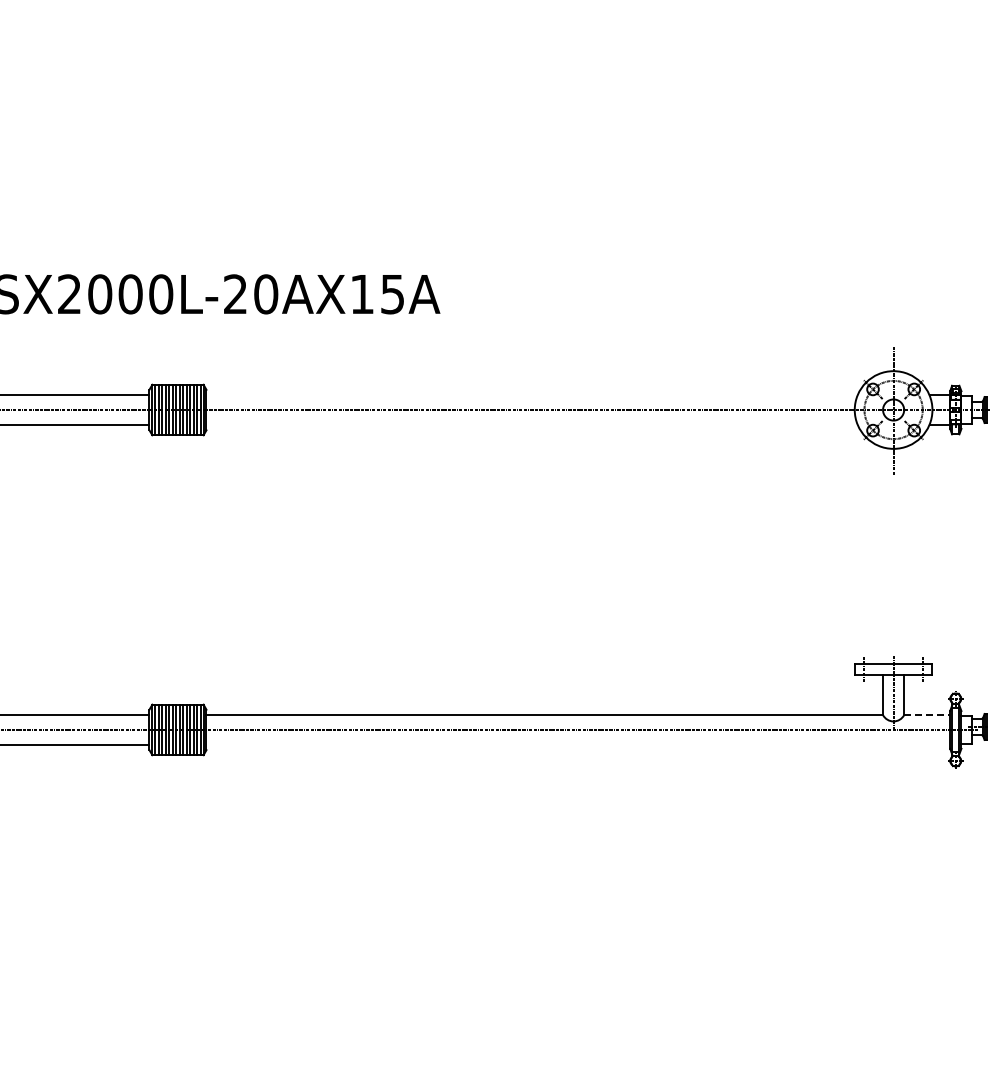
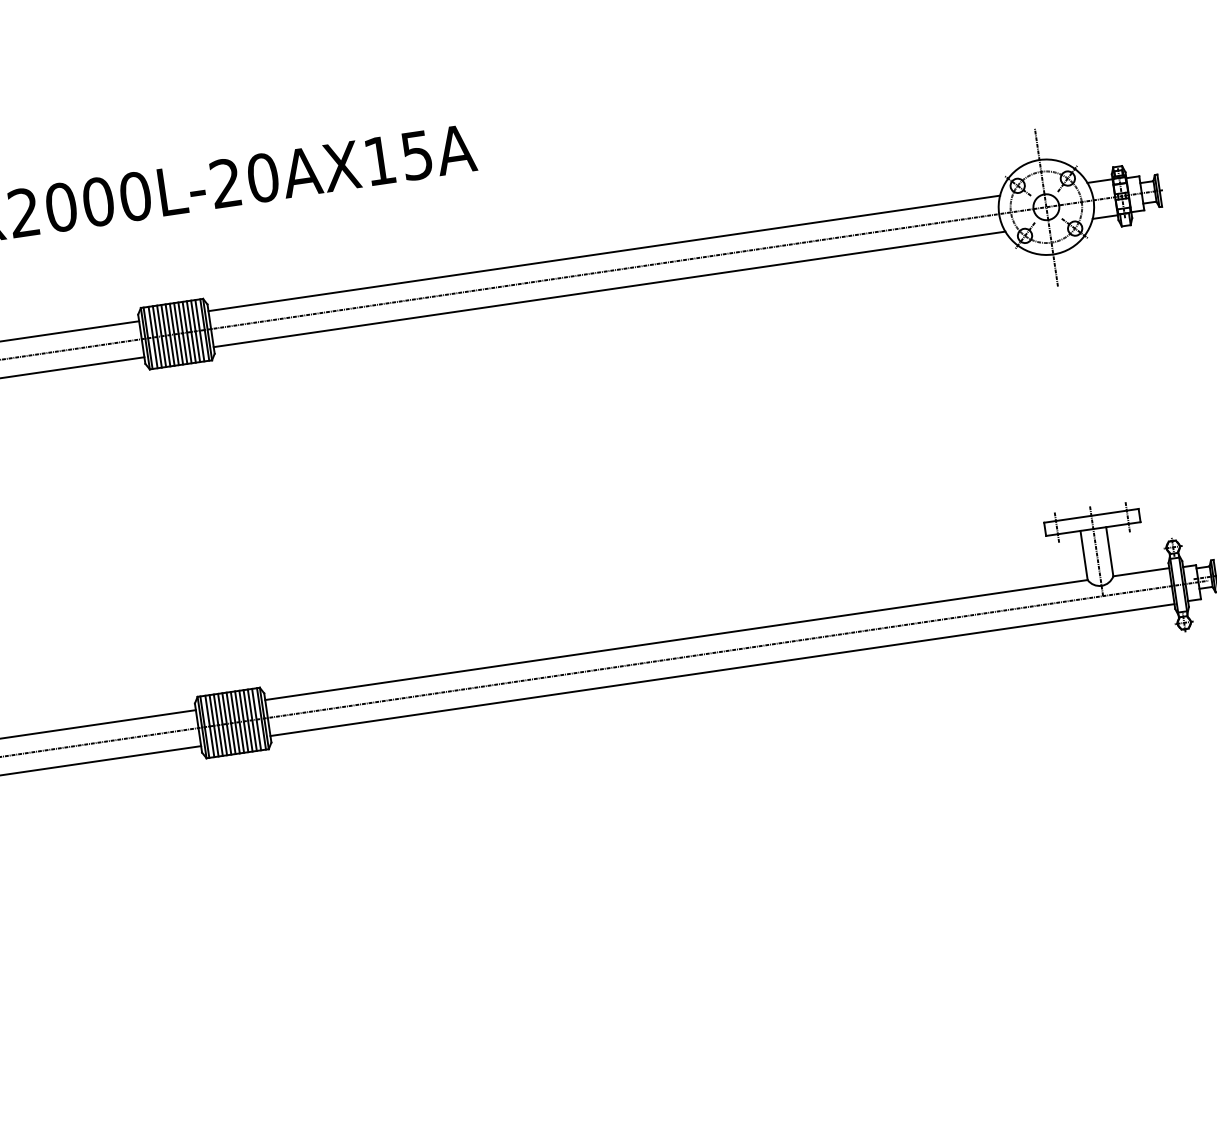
line: (531, 395) -> (603, 253), added
line: (531, 424) -> (608, 289), added
line: (927, 715) -> (1141, 572), dashed -> solid
line: (578, 744) -> (722, 669), added

